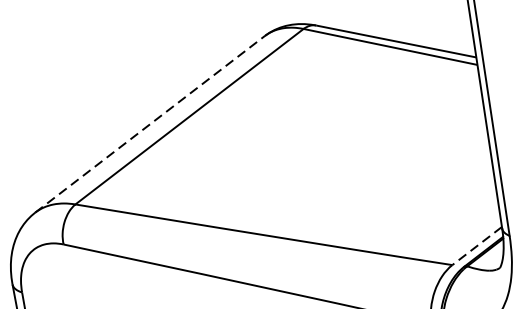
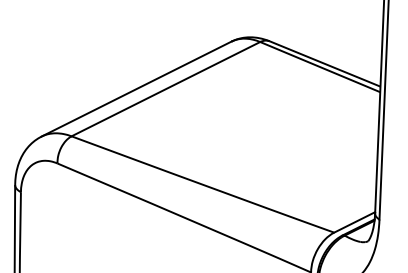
line: (149, 123) -> (136, 88), dashed -> solid
line: (476, 246) -> (354, 222), dashed -> solid

